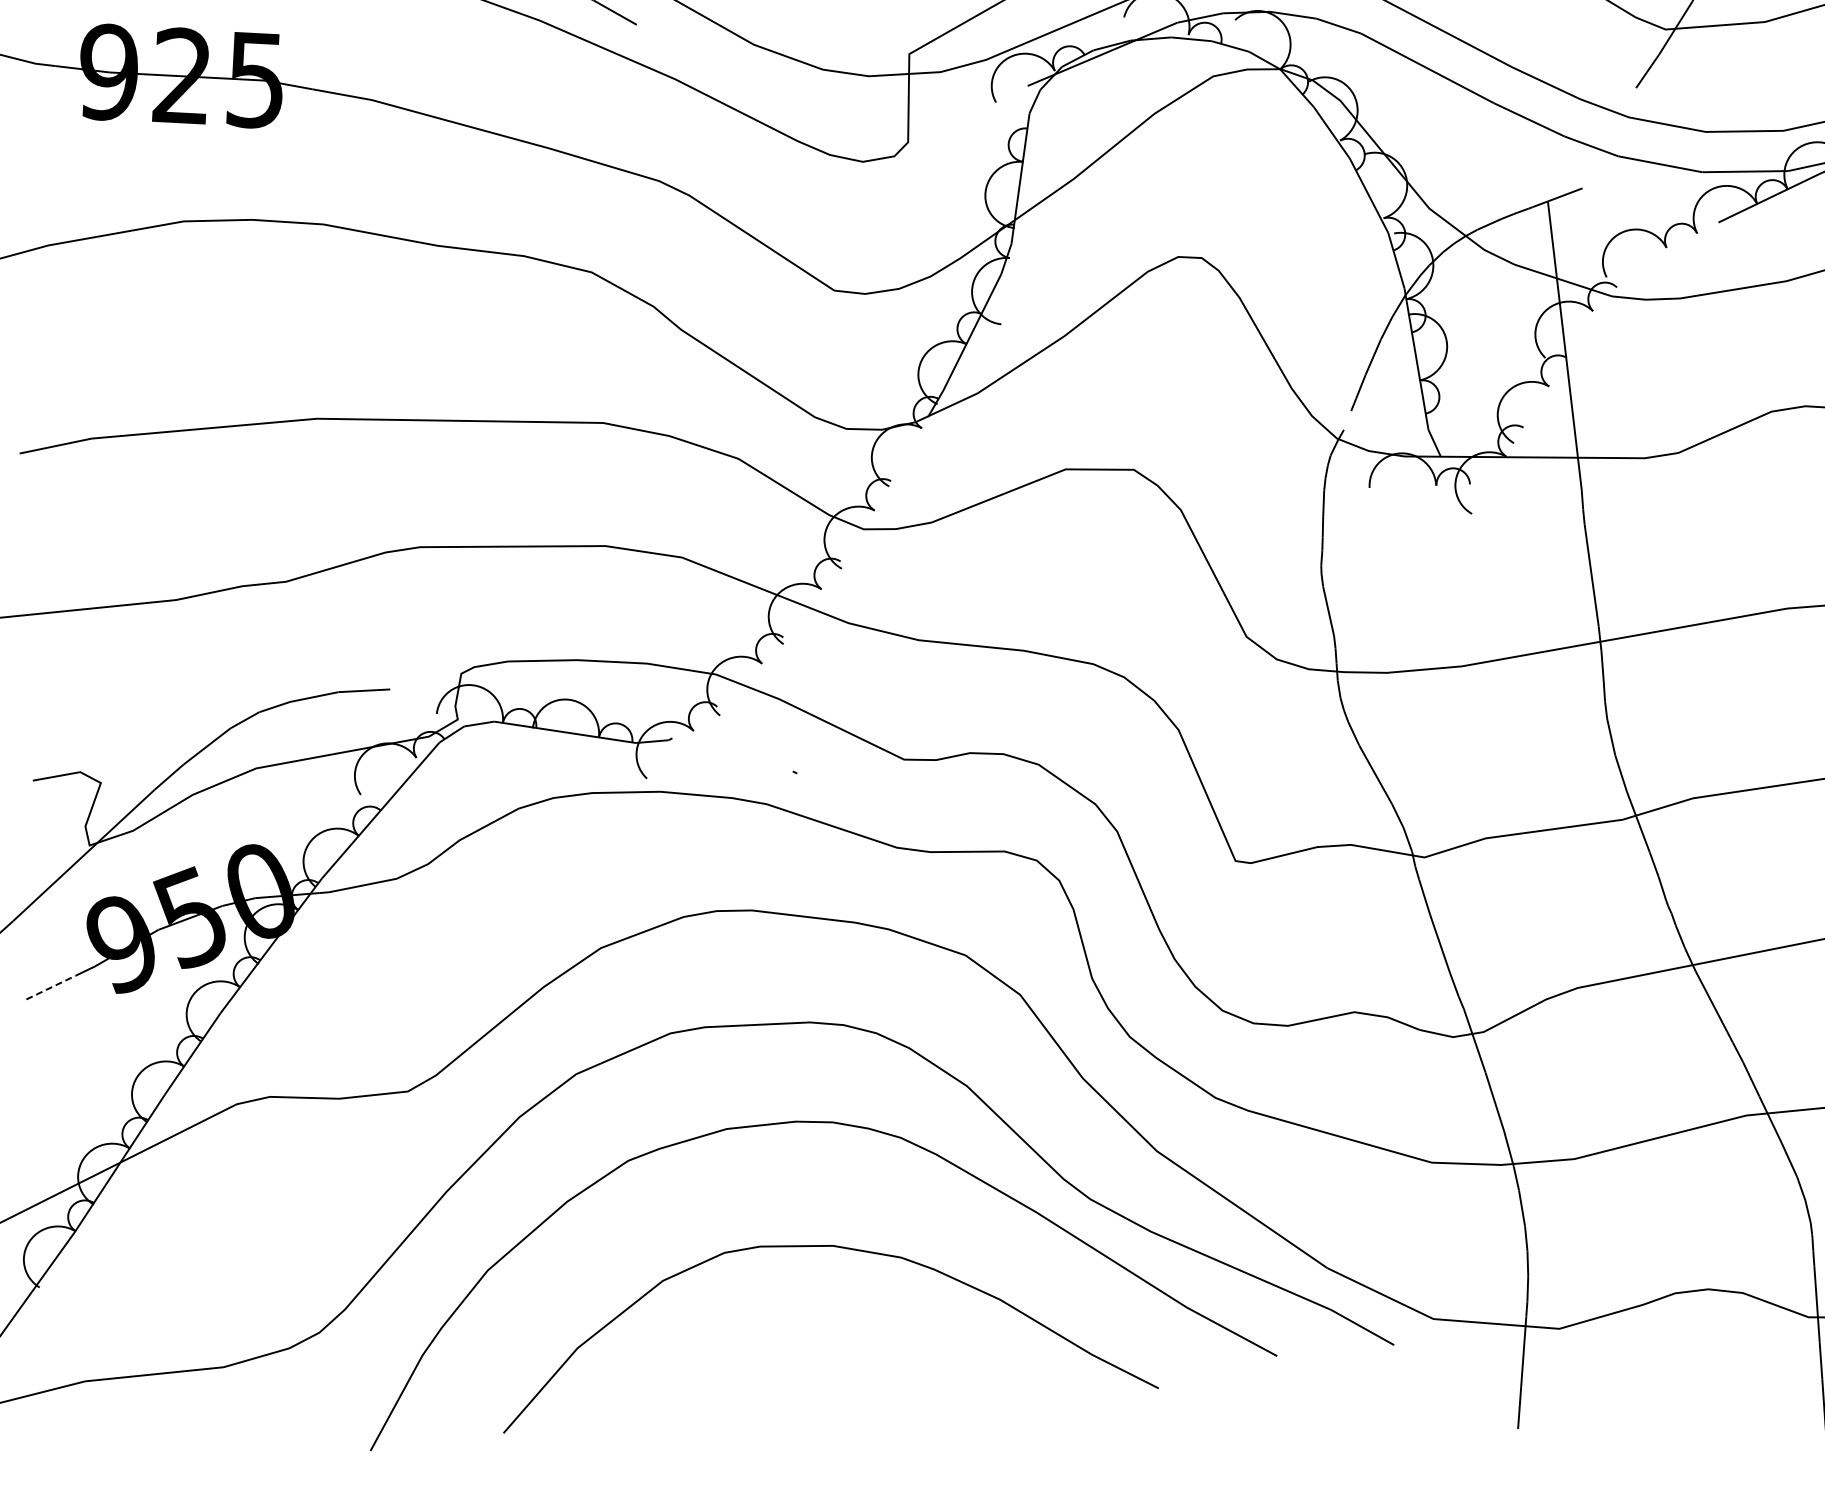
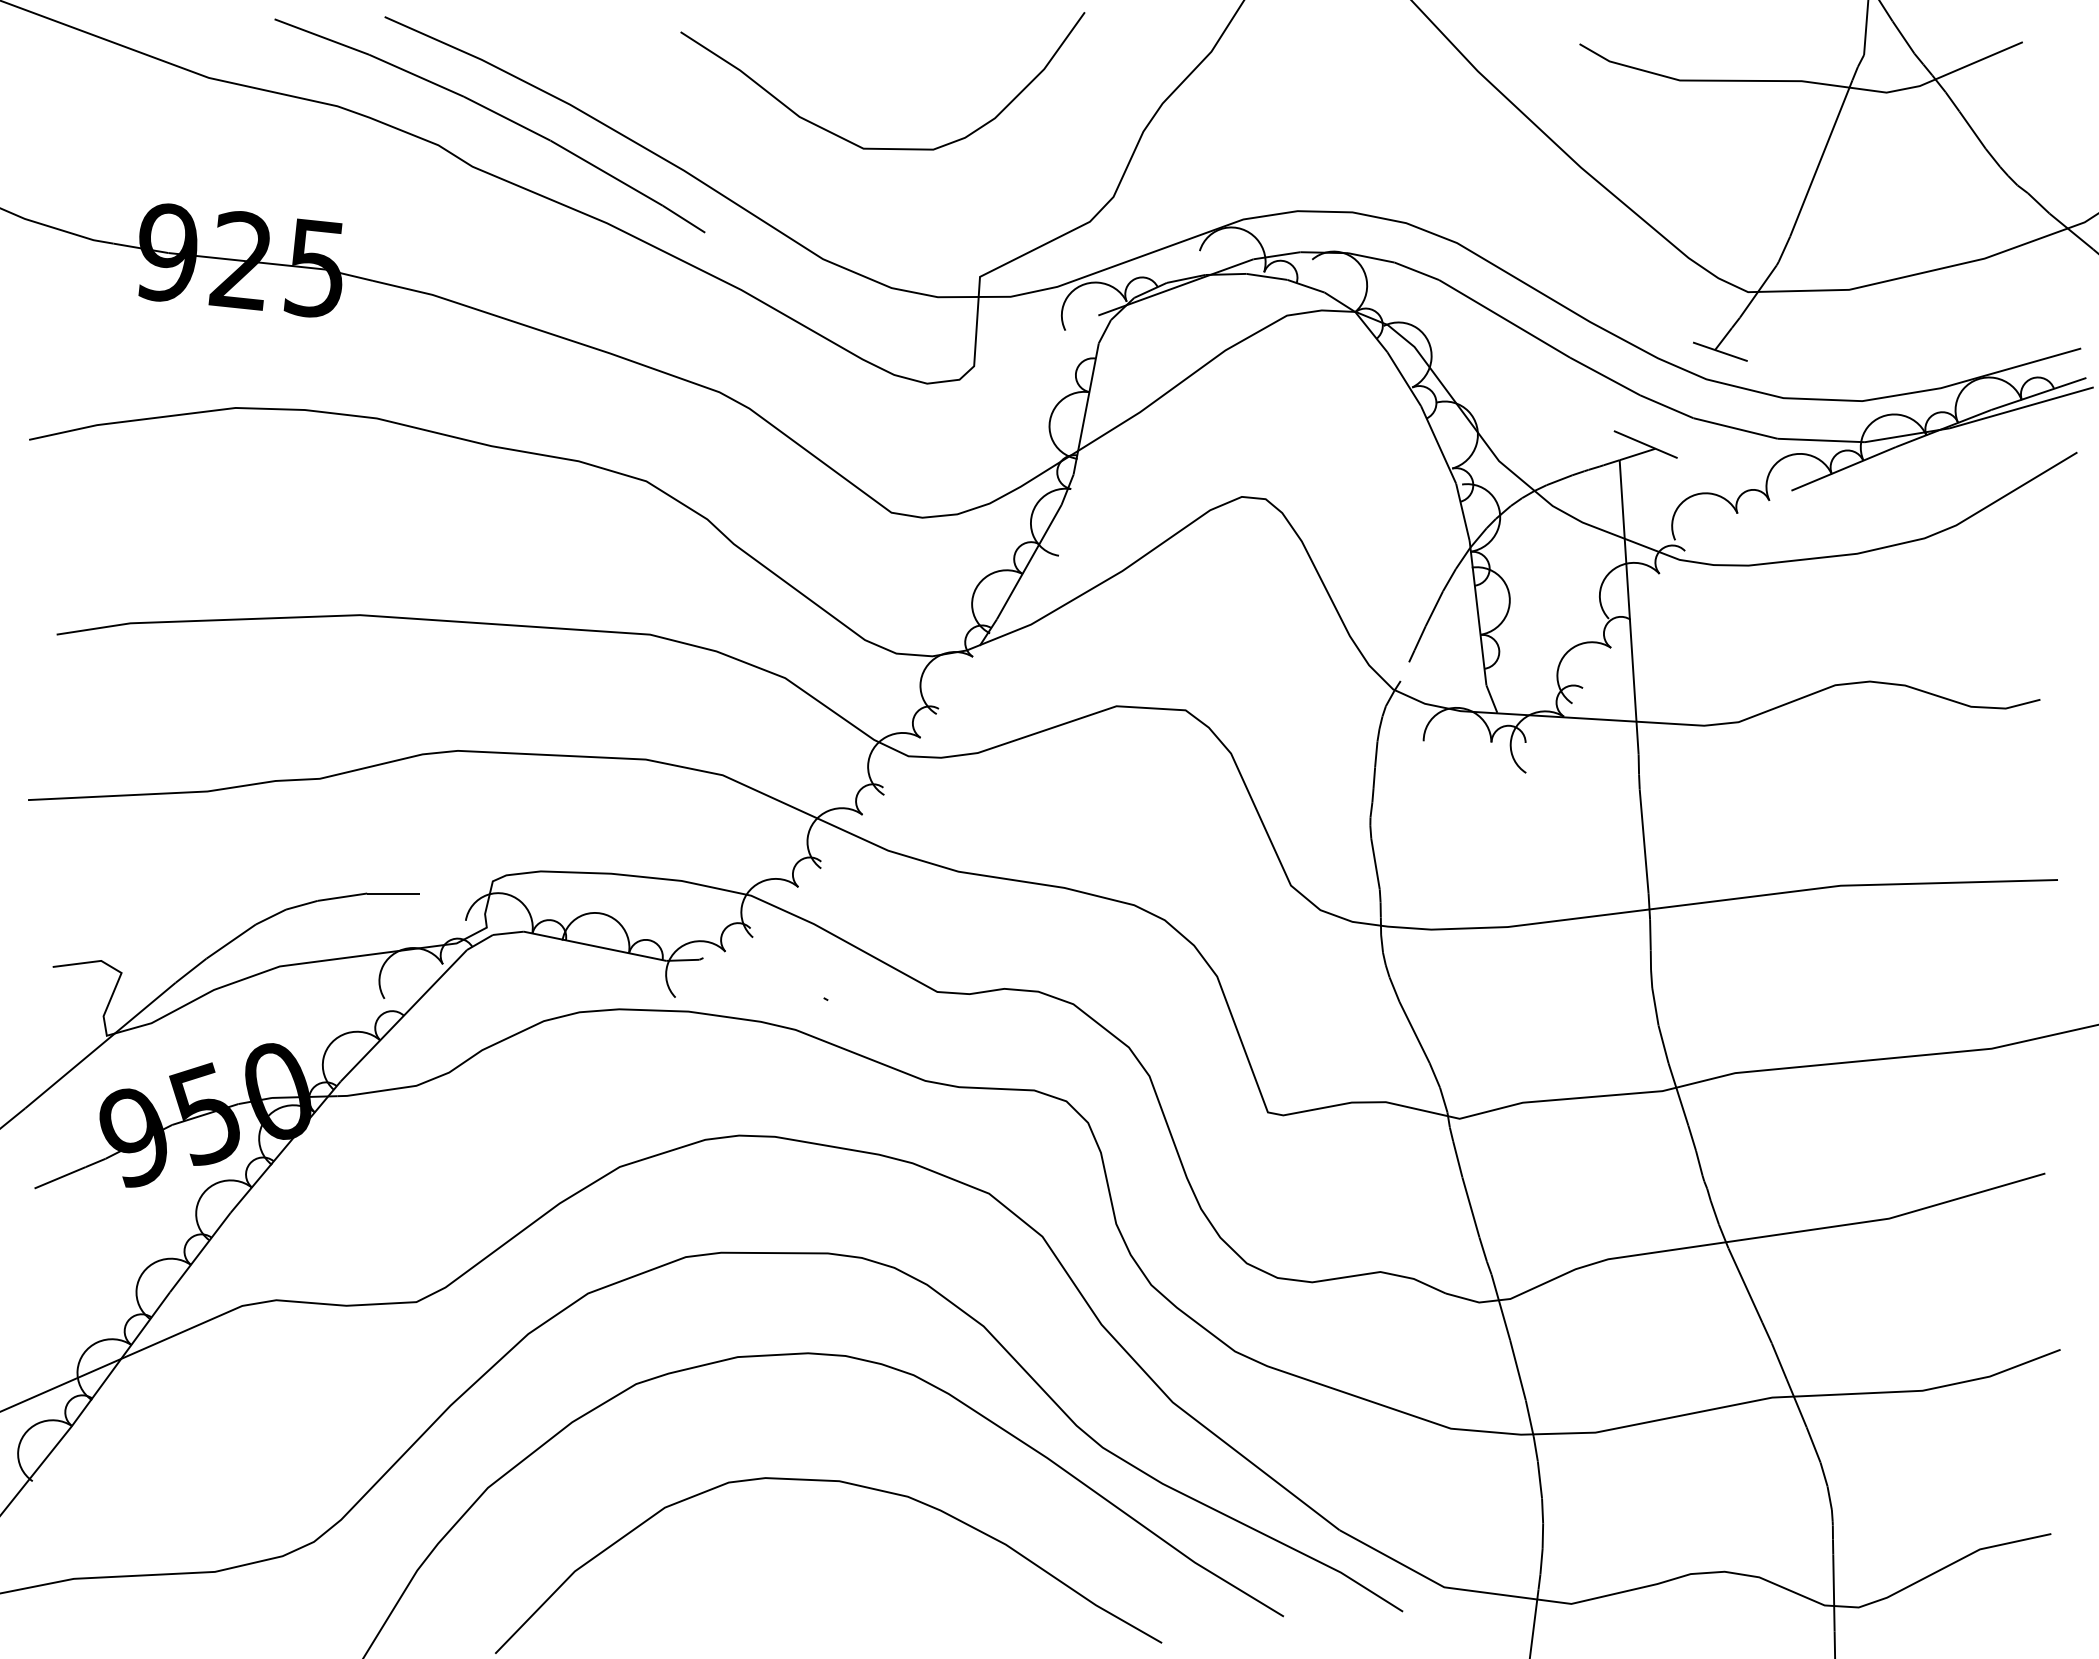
line: (1641, 89) -> (1720, 351), added
line: (1572, 184) -> (1645, 444), added
line: (51, 987) -> (60, 1177), dashed -> solid

